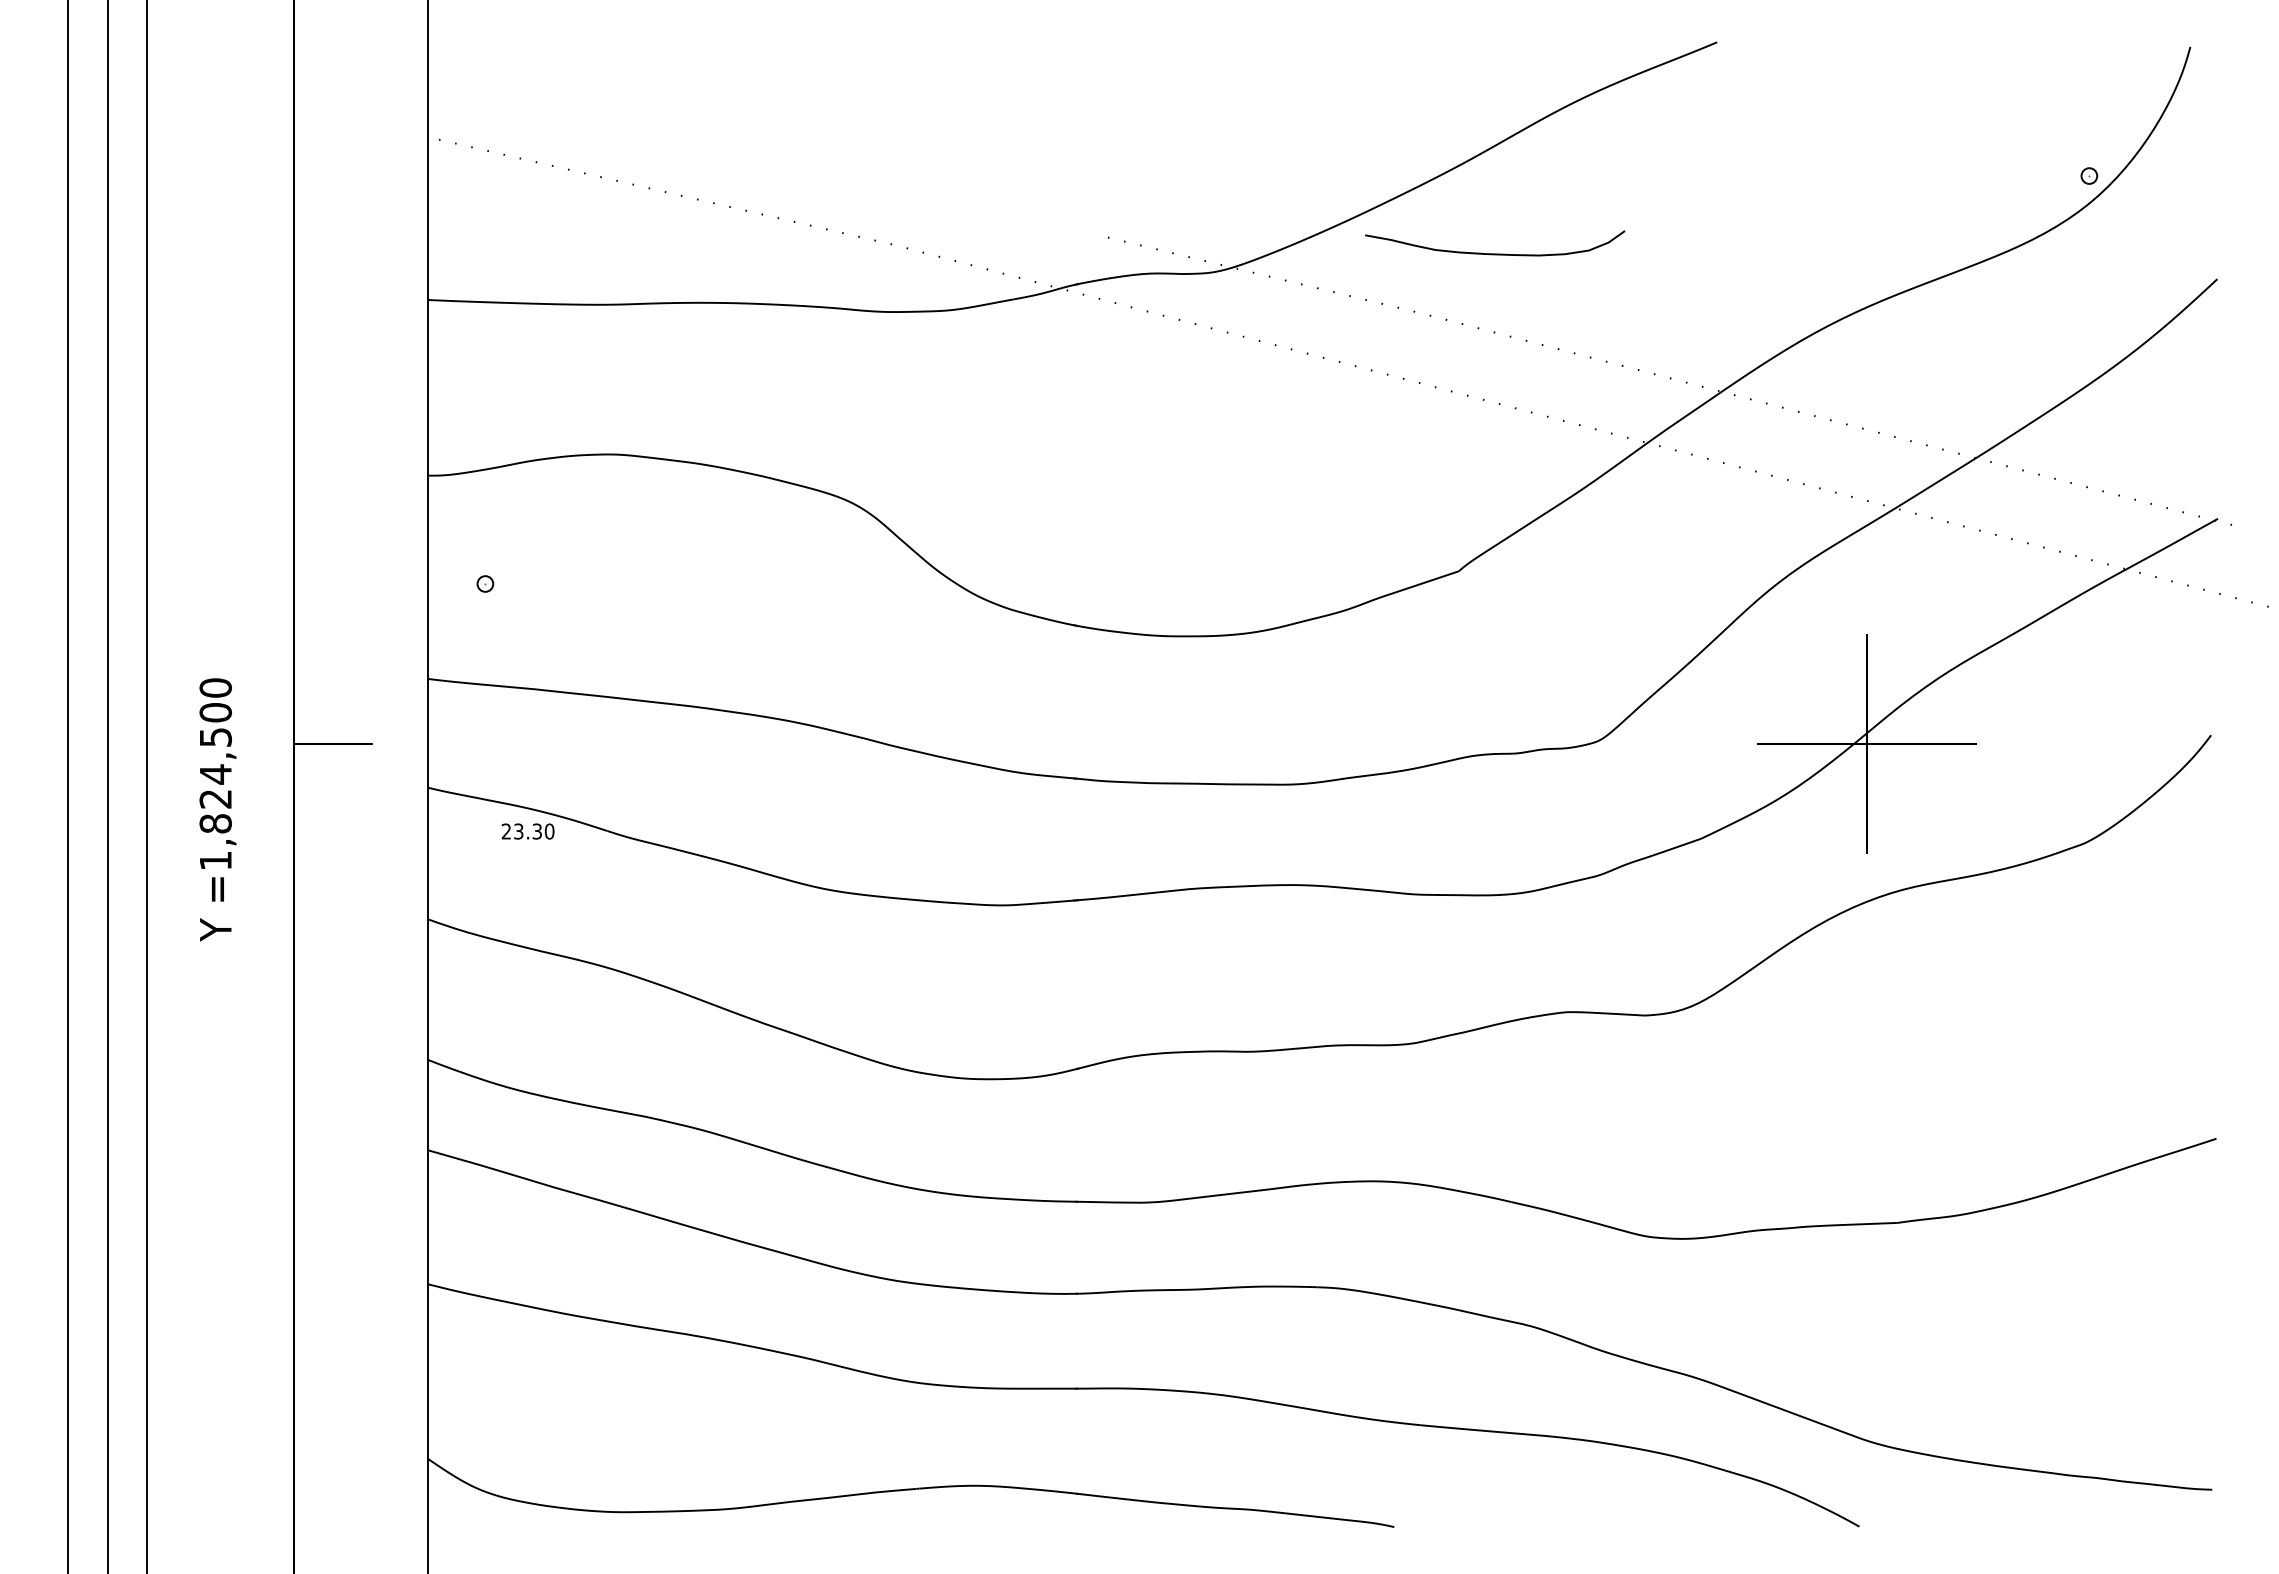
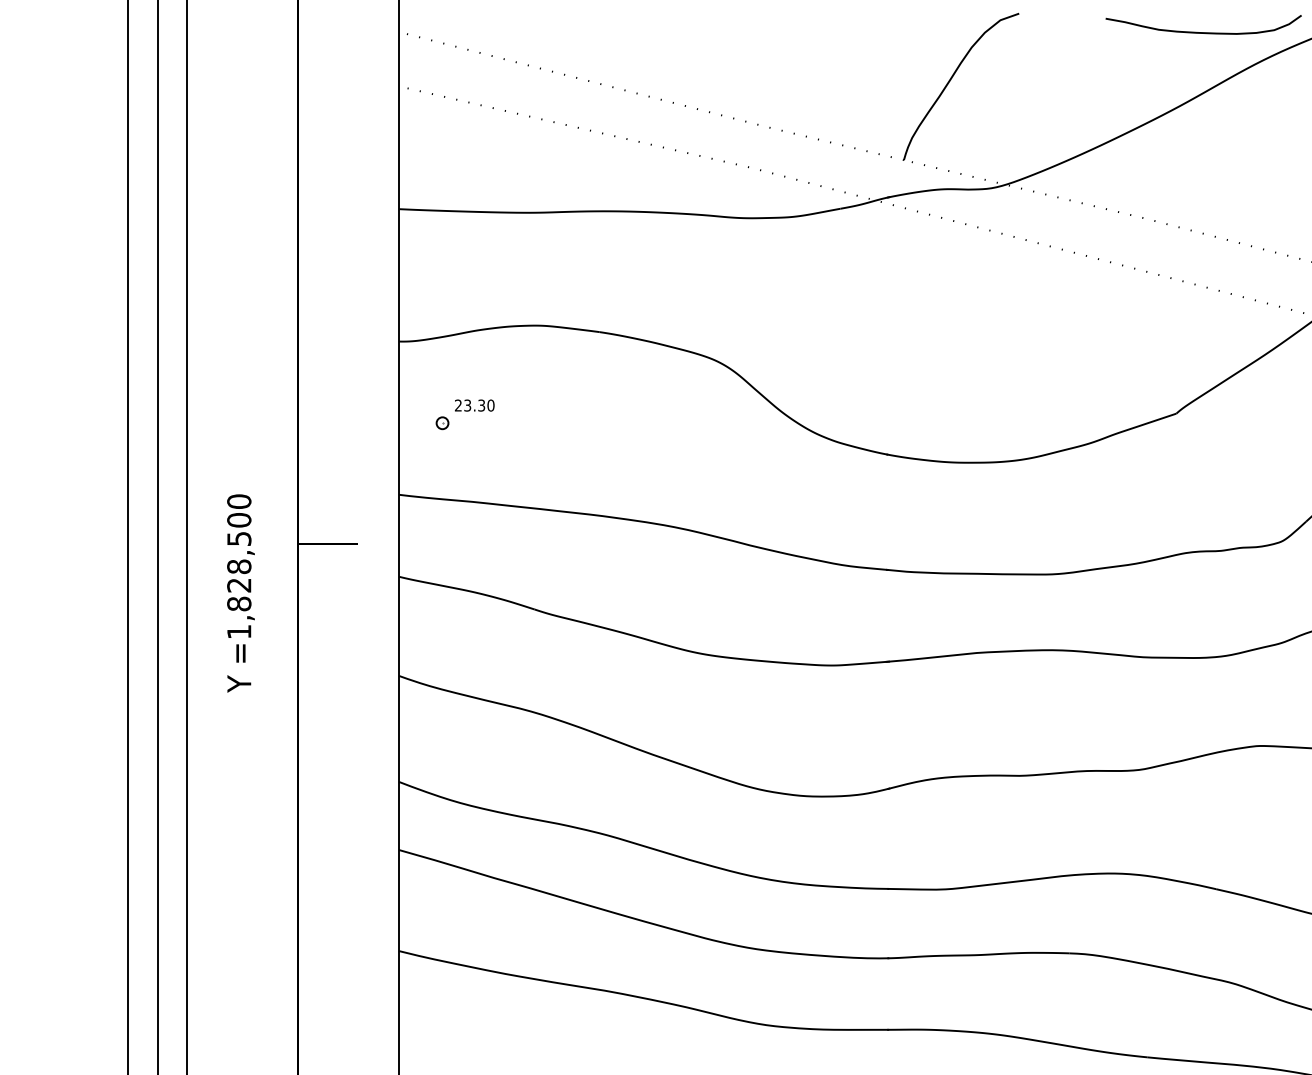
part: (840, 170) -> (710, 111), added
curve: (1495, 253) -> (1203, 32), moved
text: (215, 774) -> (239, 566), =1,824,500 -> =1,828,500
text: (527, 831) -> (474, 405), moved

